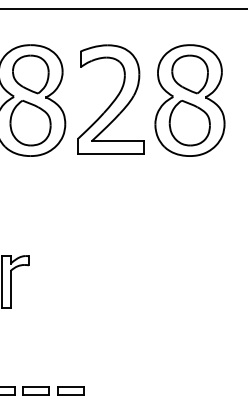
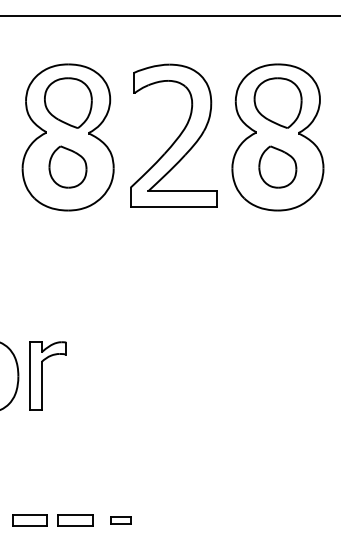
part: (30, 122) -> (67, 166), size x0.7
part: (189, 122) -> (277, 166), size x0.7
part: (70, 391) -> (120, 520), size x0.6

